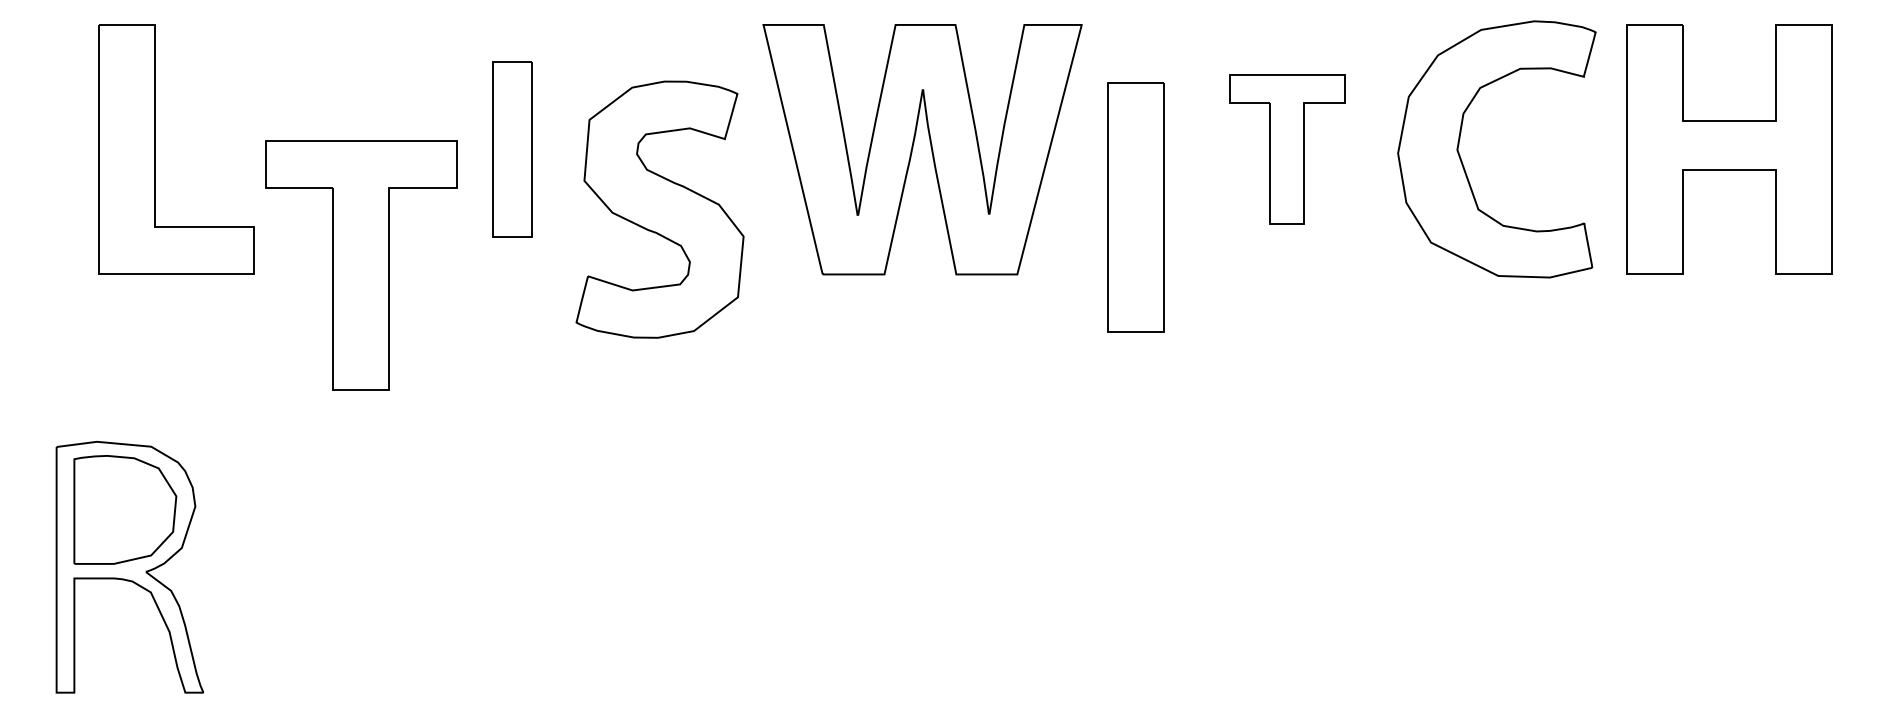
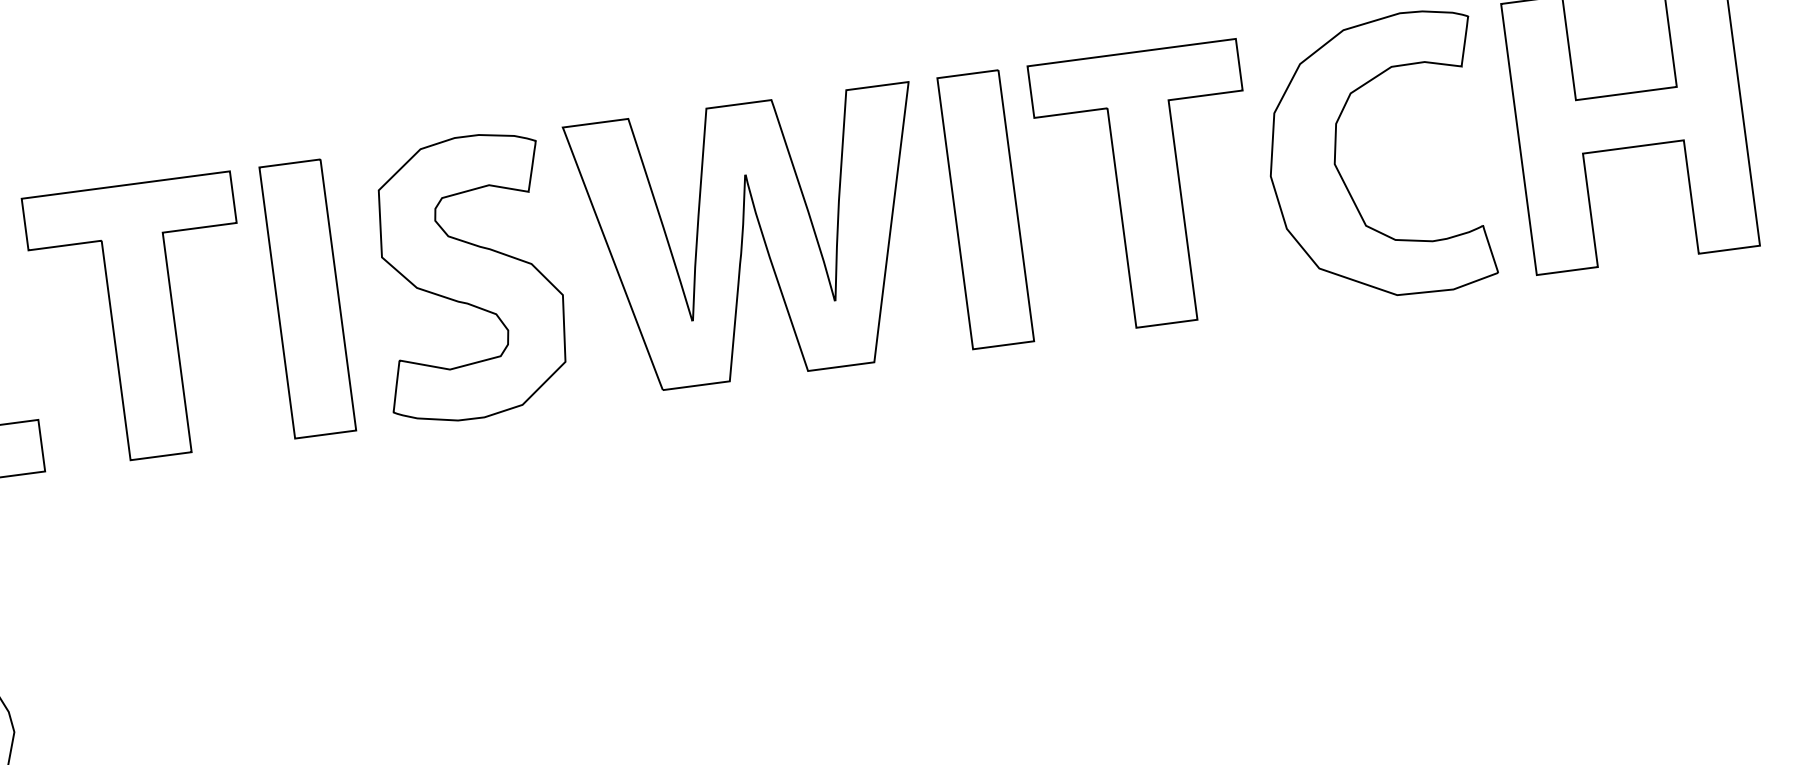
part: (512, 149) -> (307, 298), size x1.43
part: (1286, 149) -> (1148, 188), size x1.67
part: (1135, 207) -> (984, 209), moved
part: (659, 209) -> (467, 277), moved
part: (361, 265) -> (143, 320), moved

